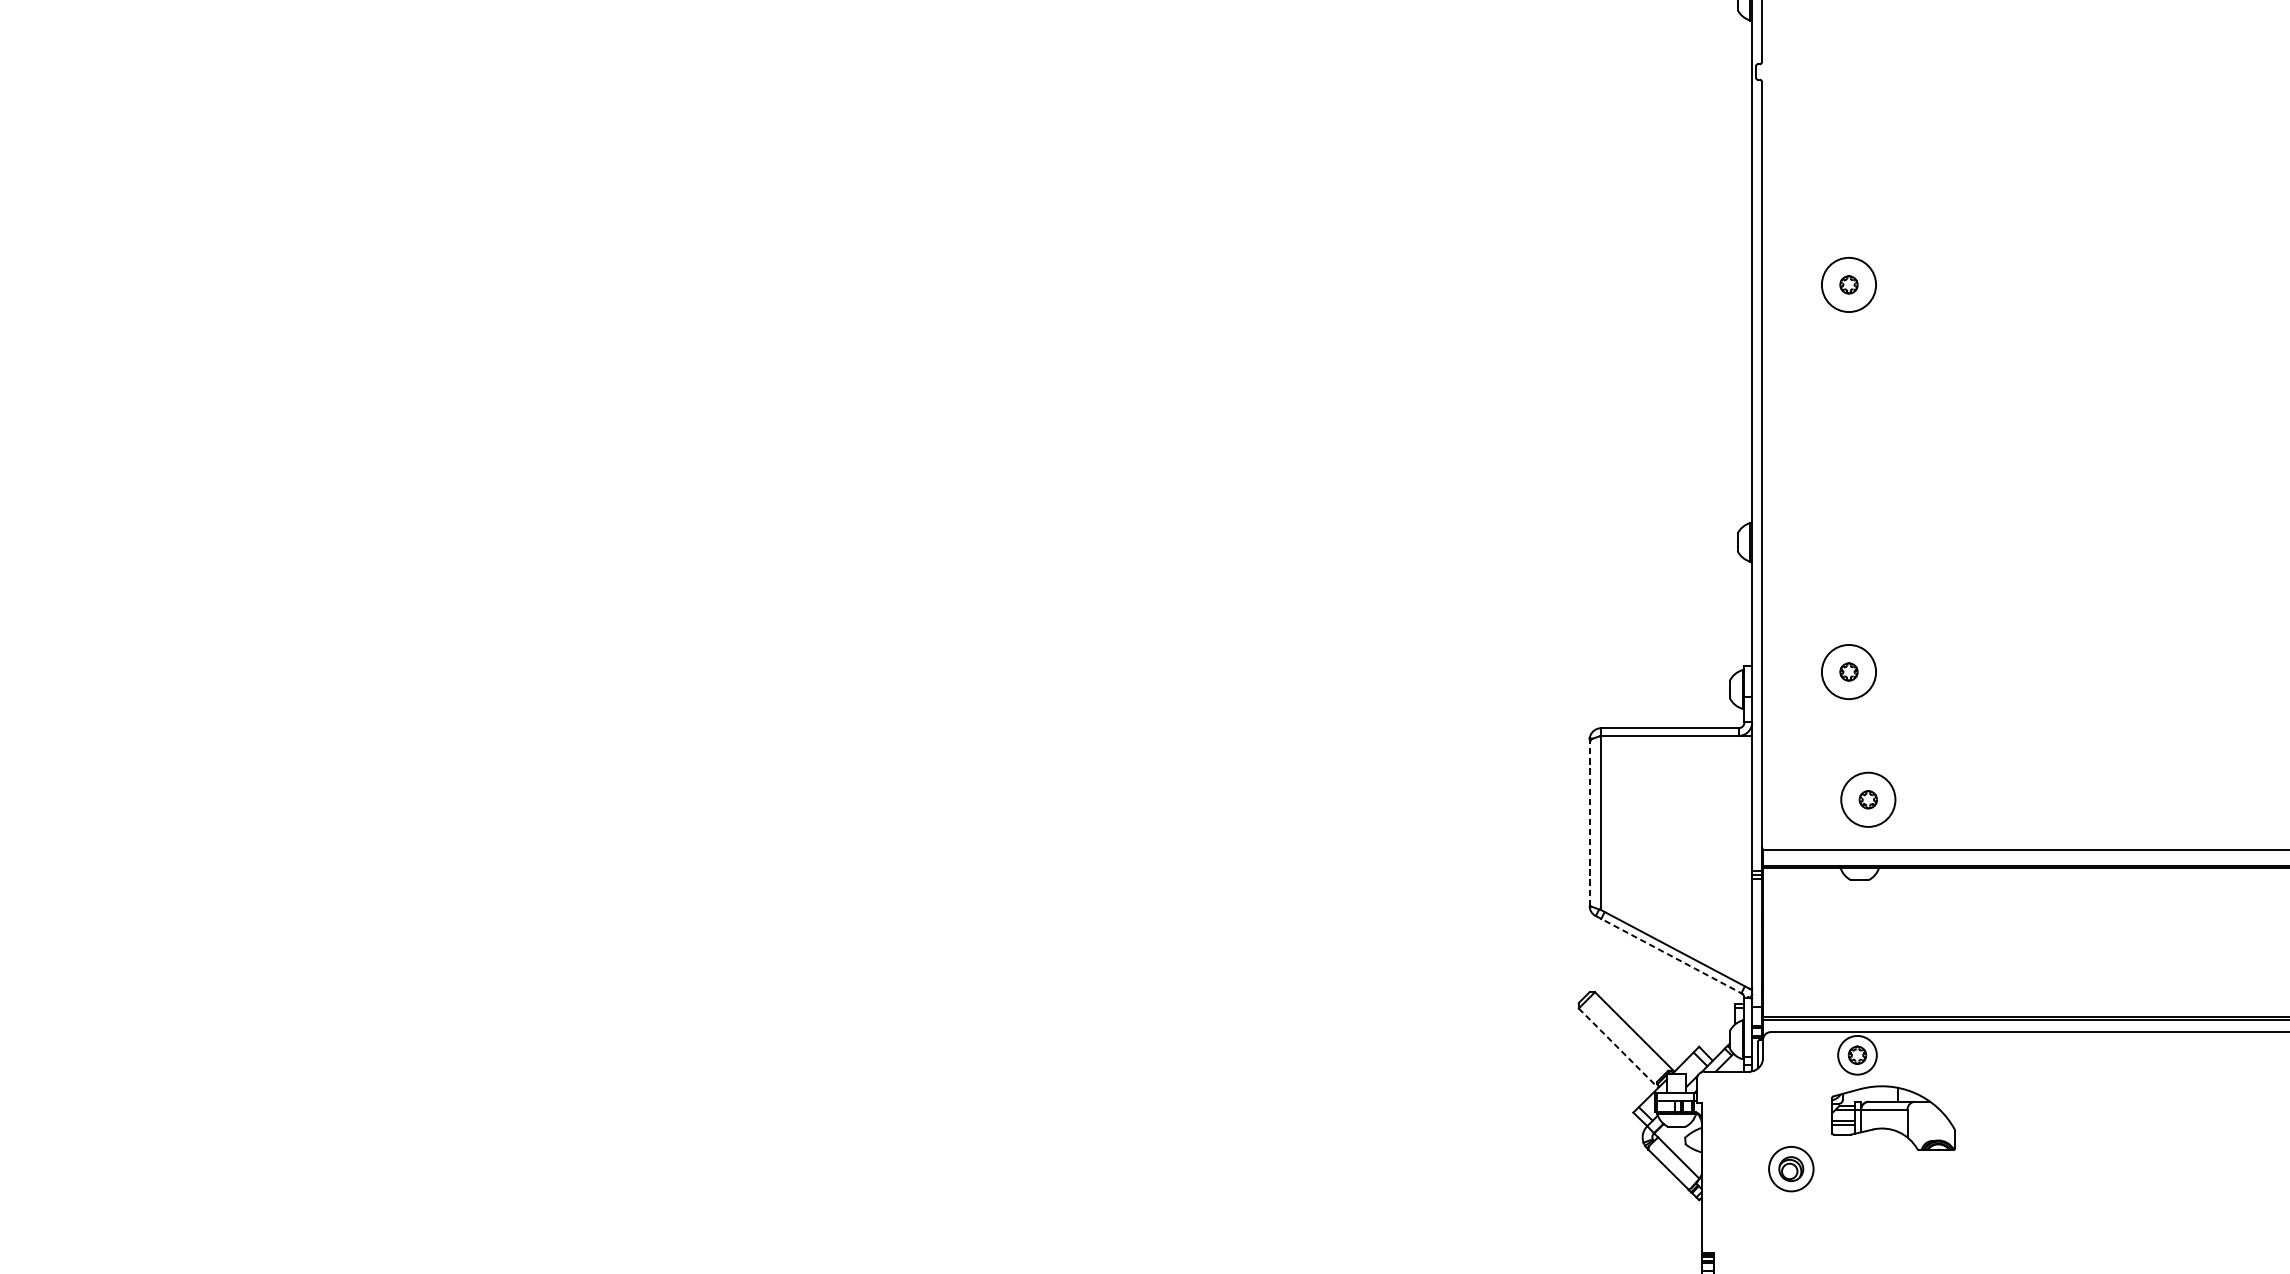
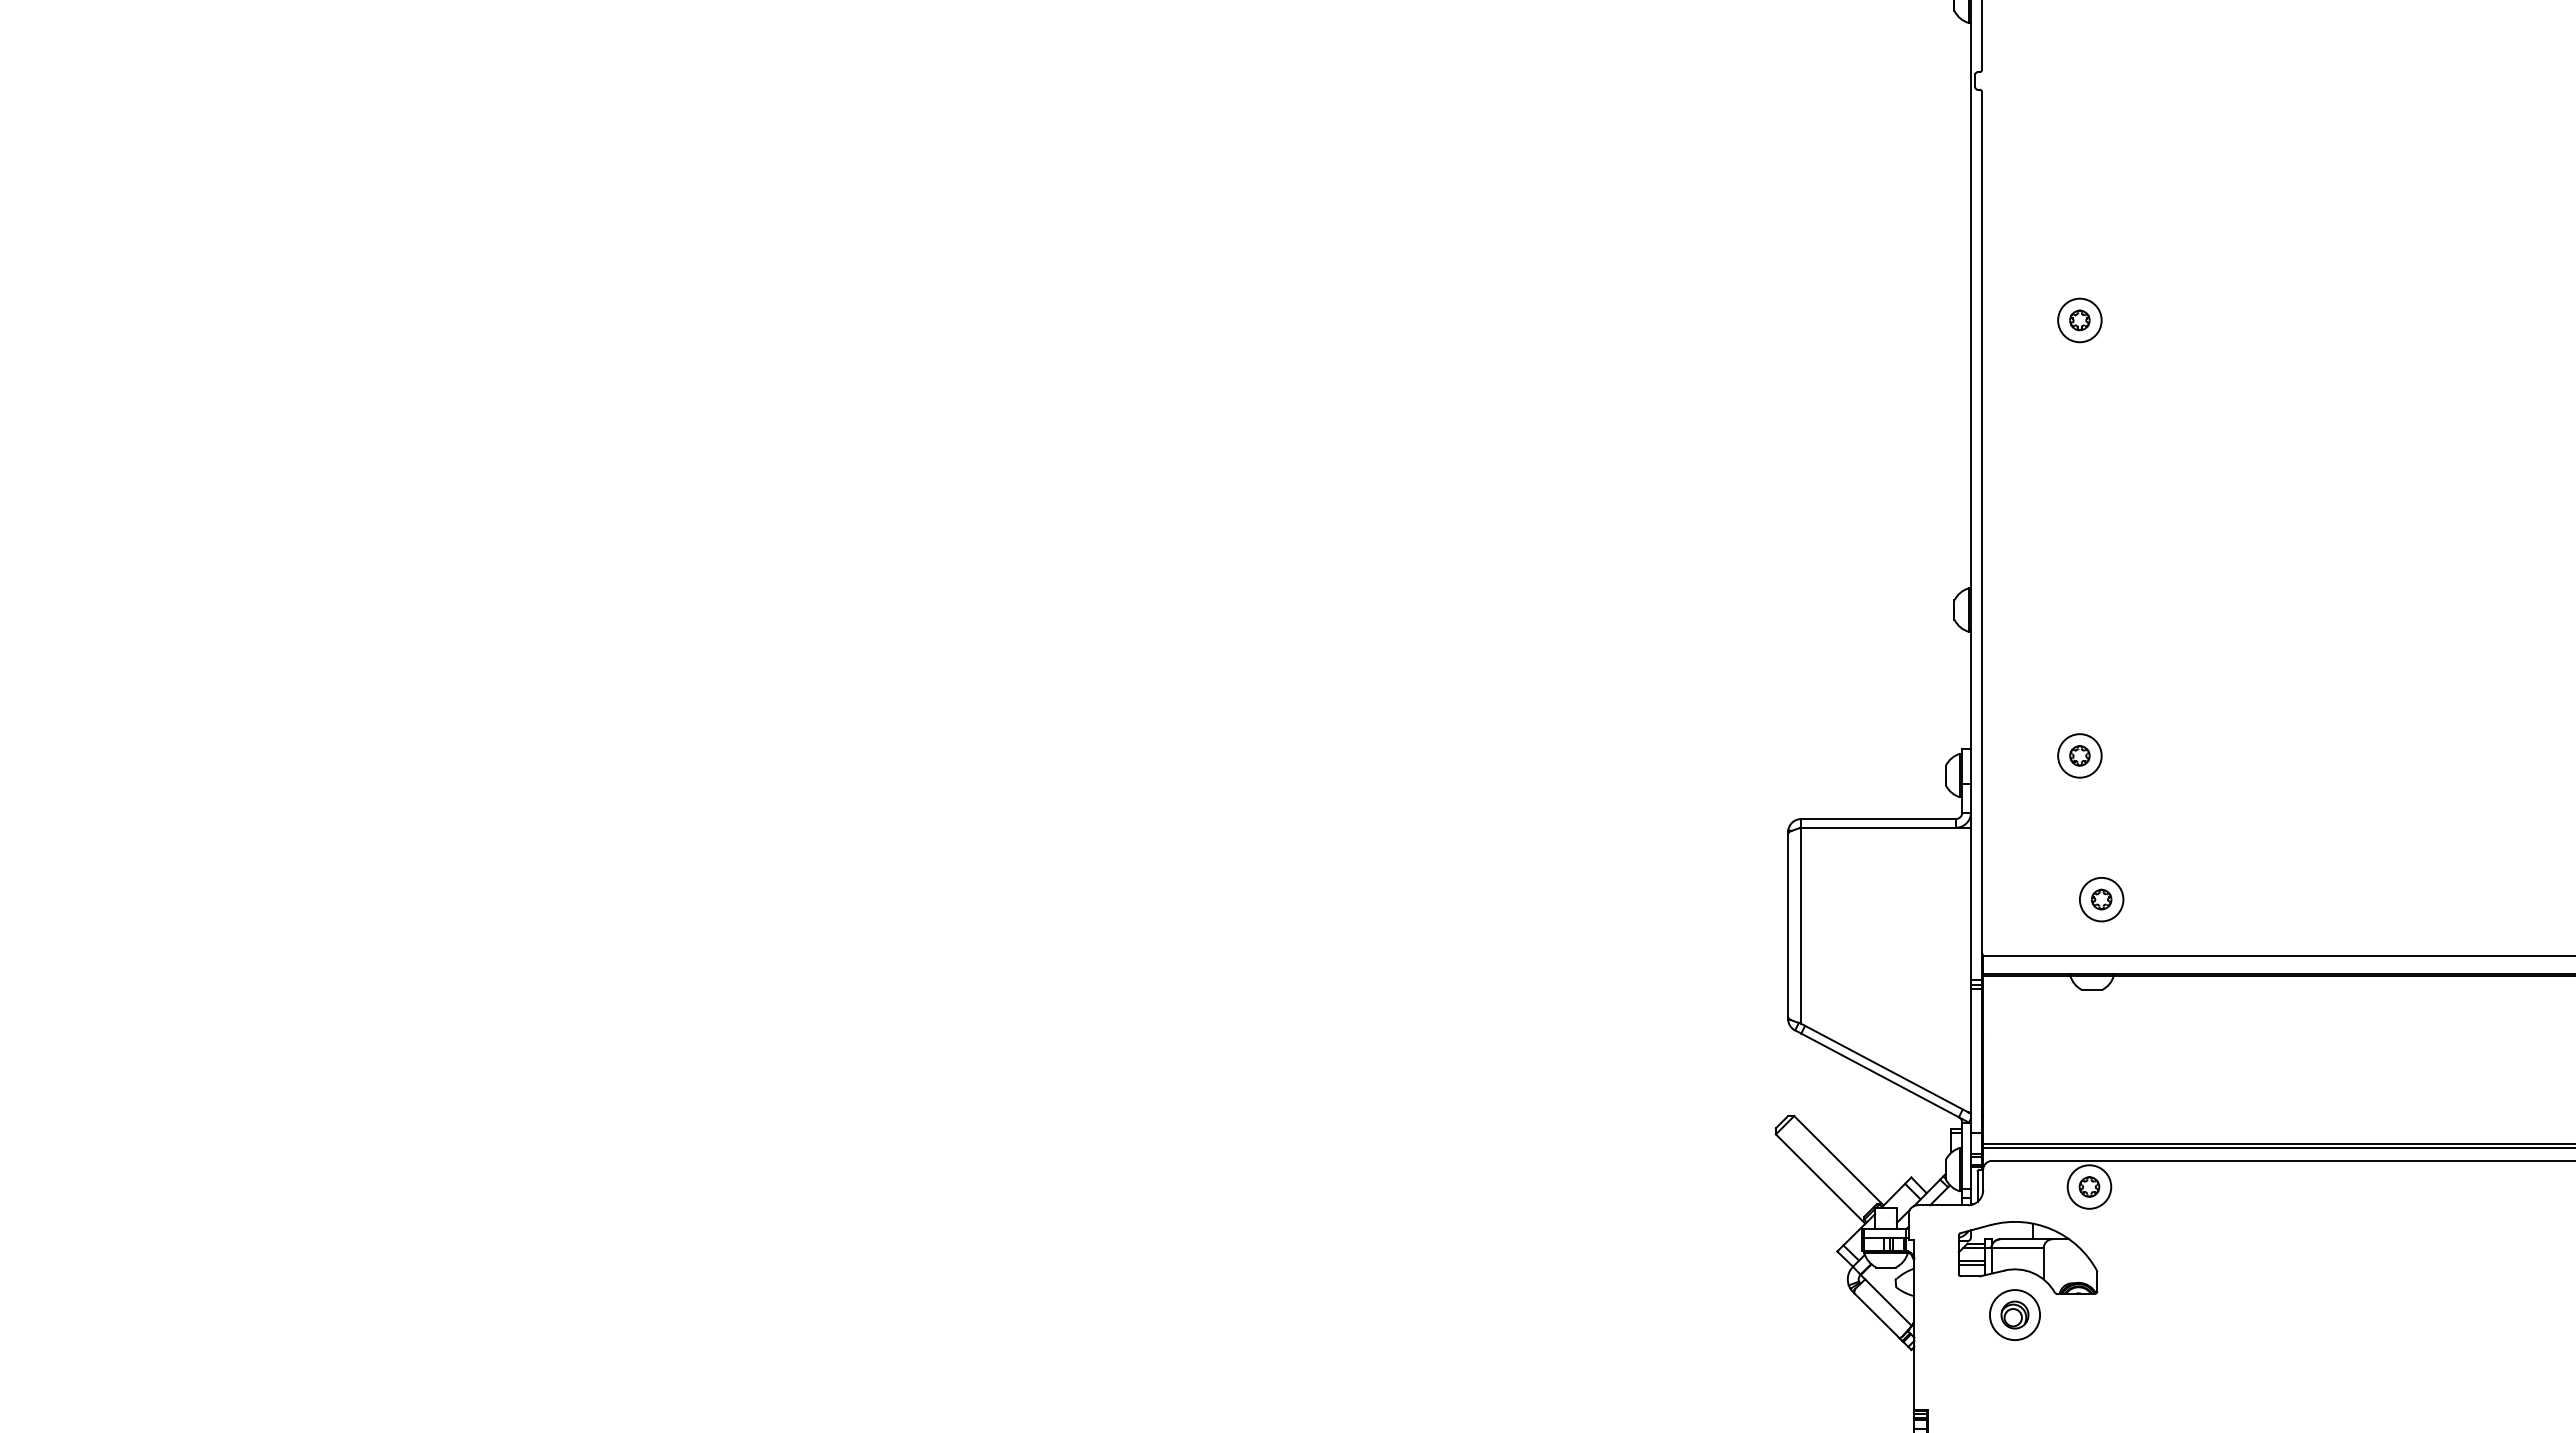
circle: (1848, 284) -> (2079, 320), size x0.71
circle: (1848, 671) -> (2079, 755), size x0.71
circle: (1868, 799) -> (2101, 899), size x0.71
line: (1589, 823) -> (1788, 926), dashed -> solid
line: (1674, 957) -> (1883, 1077), dashed -> solid
line: (1618, 1048) -> (1820, 1179), dashed -> solid
part: (1893, 1117) -> (2027, 1257), moved

